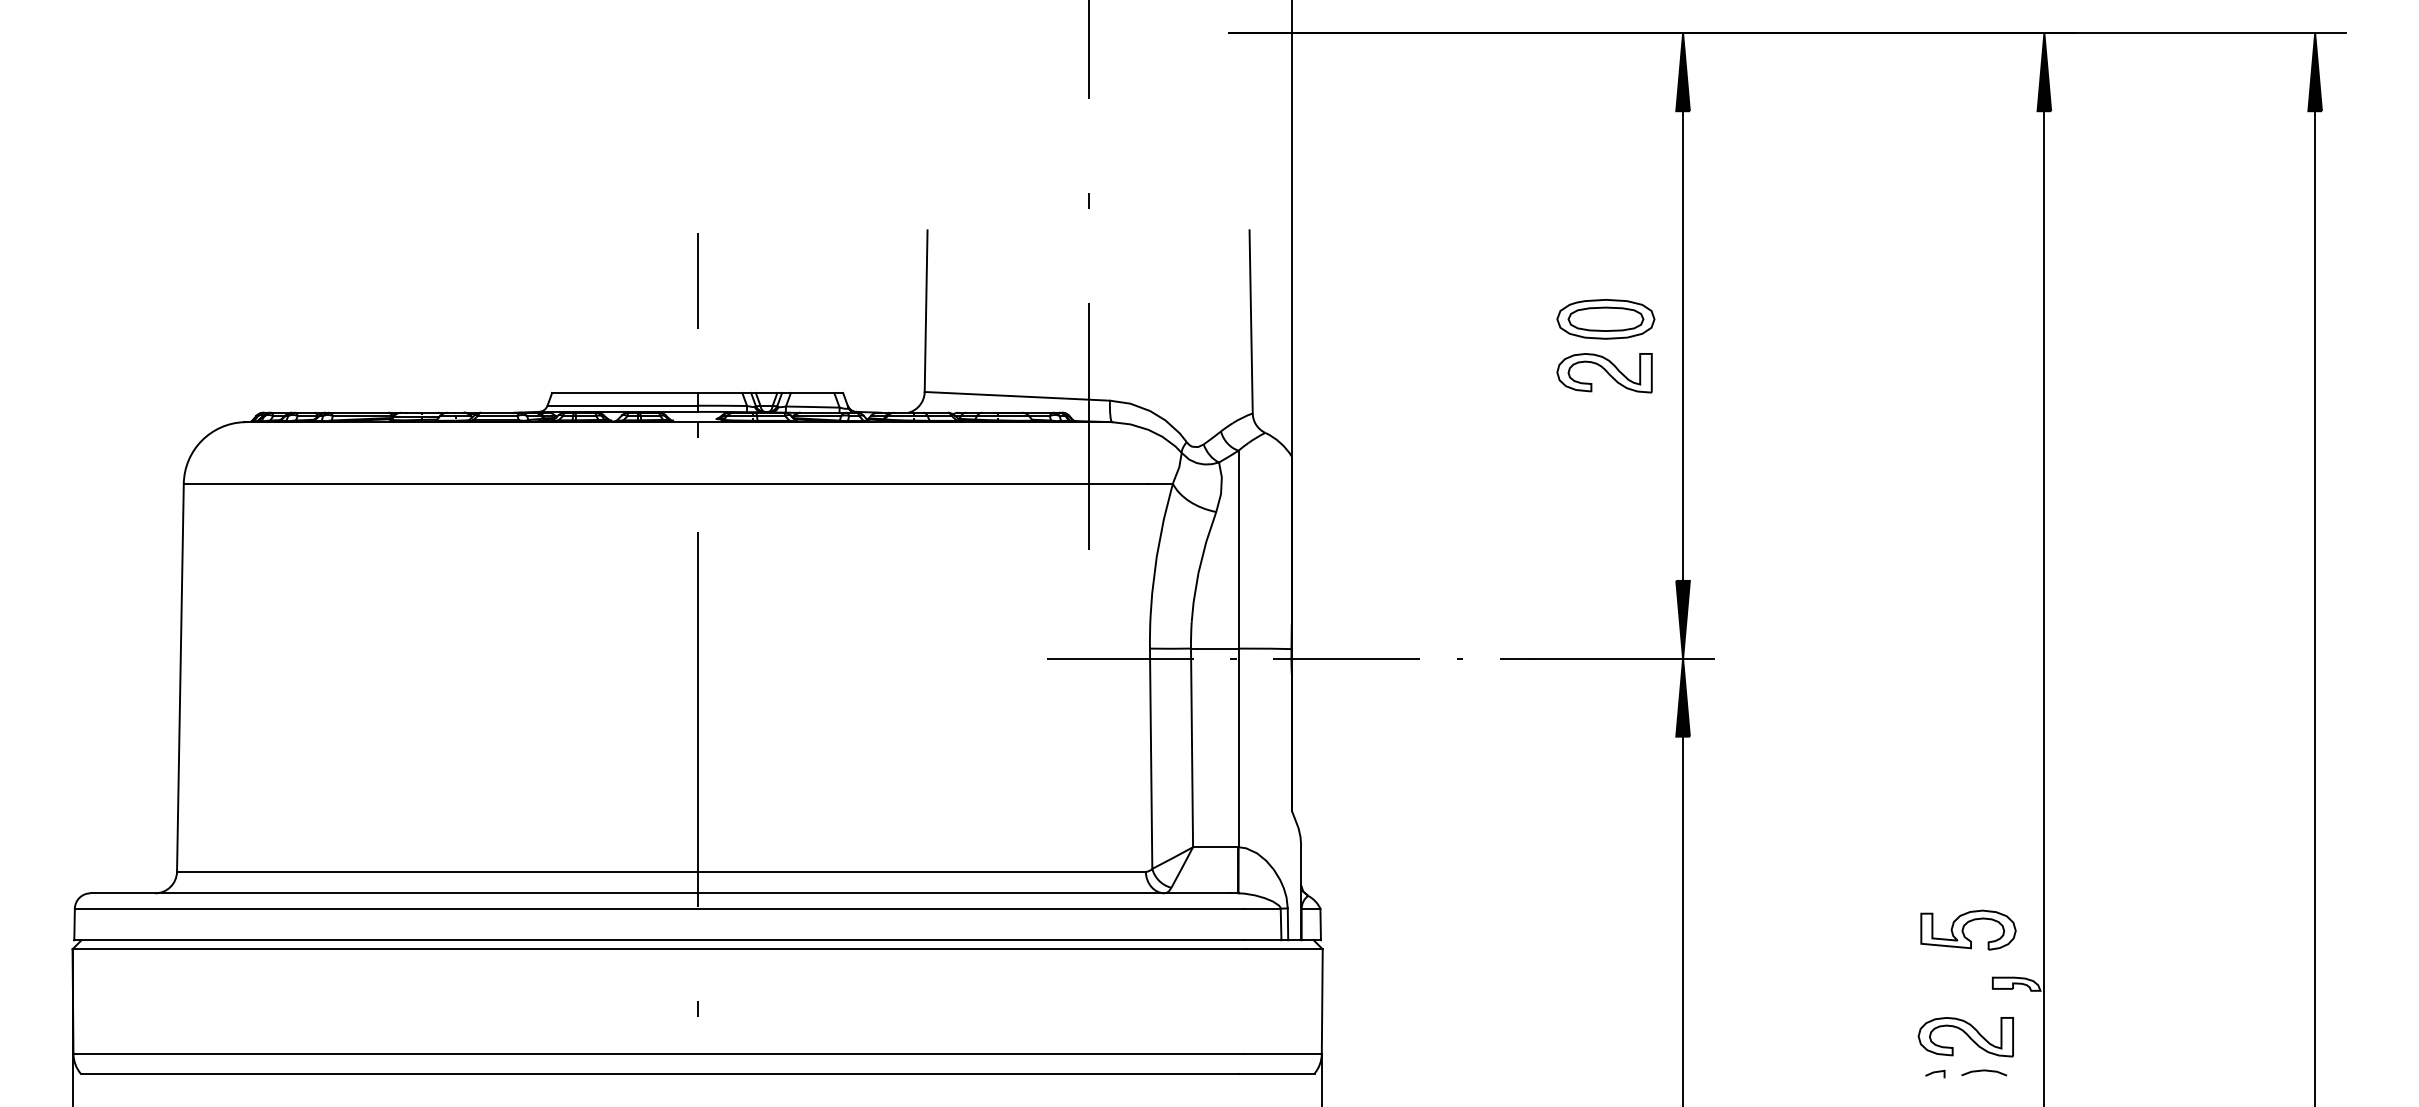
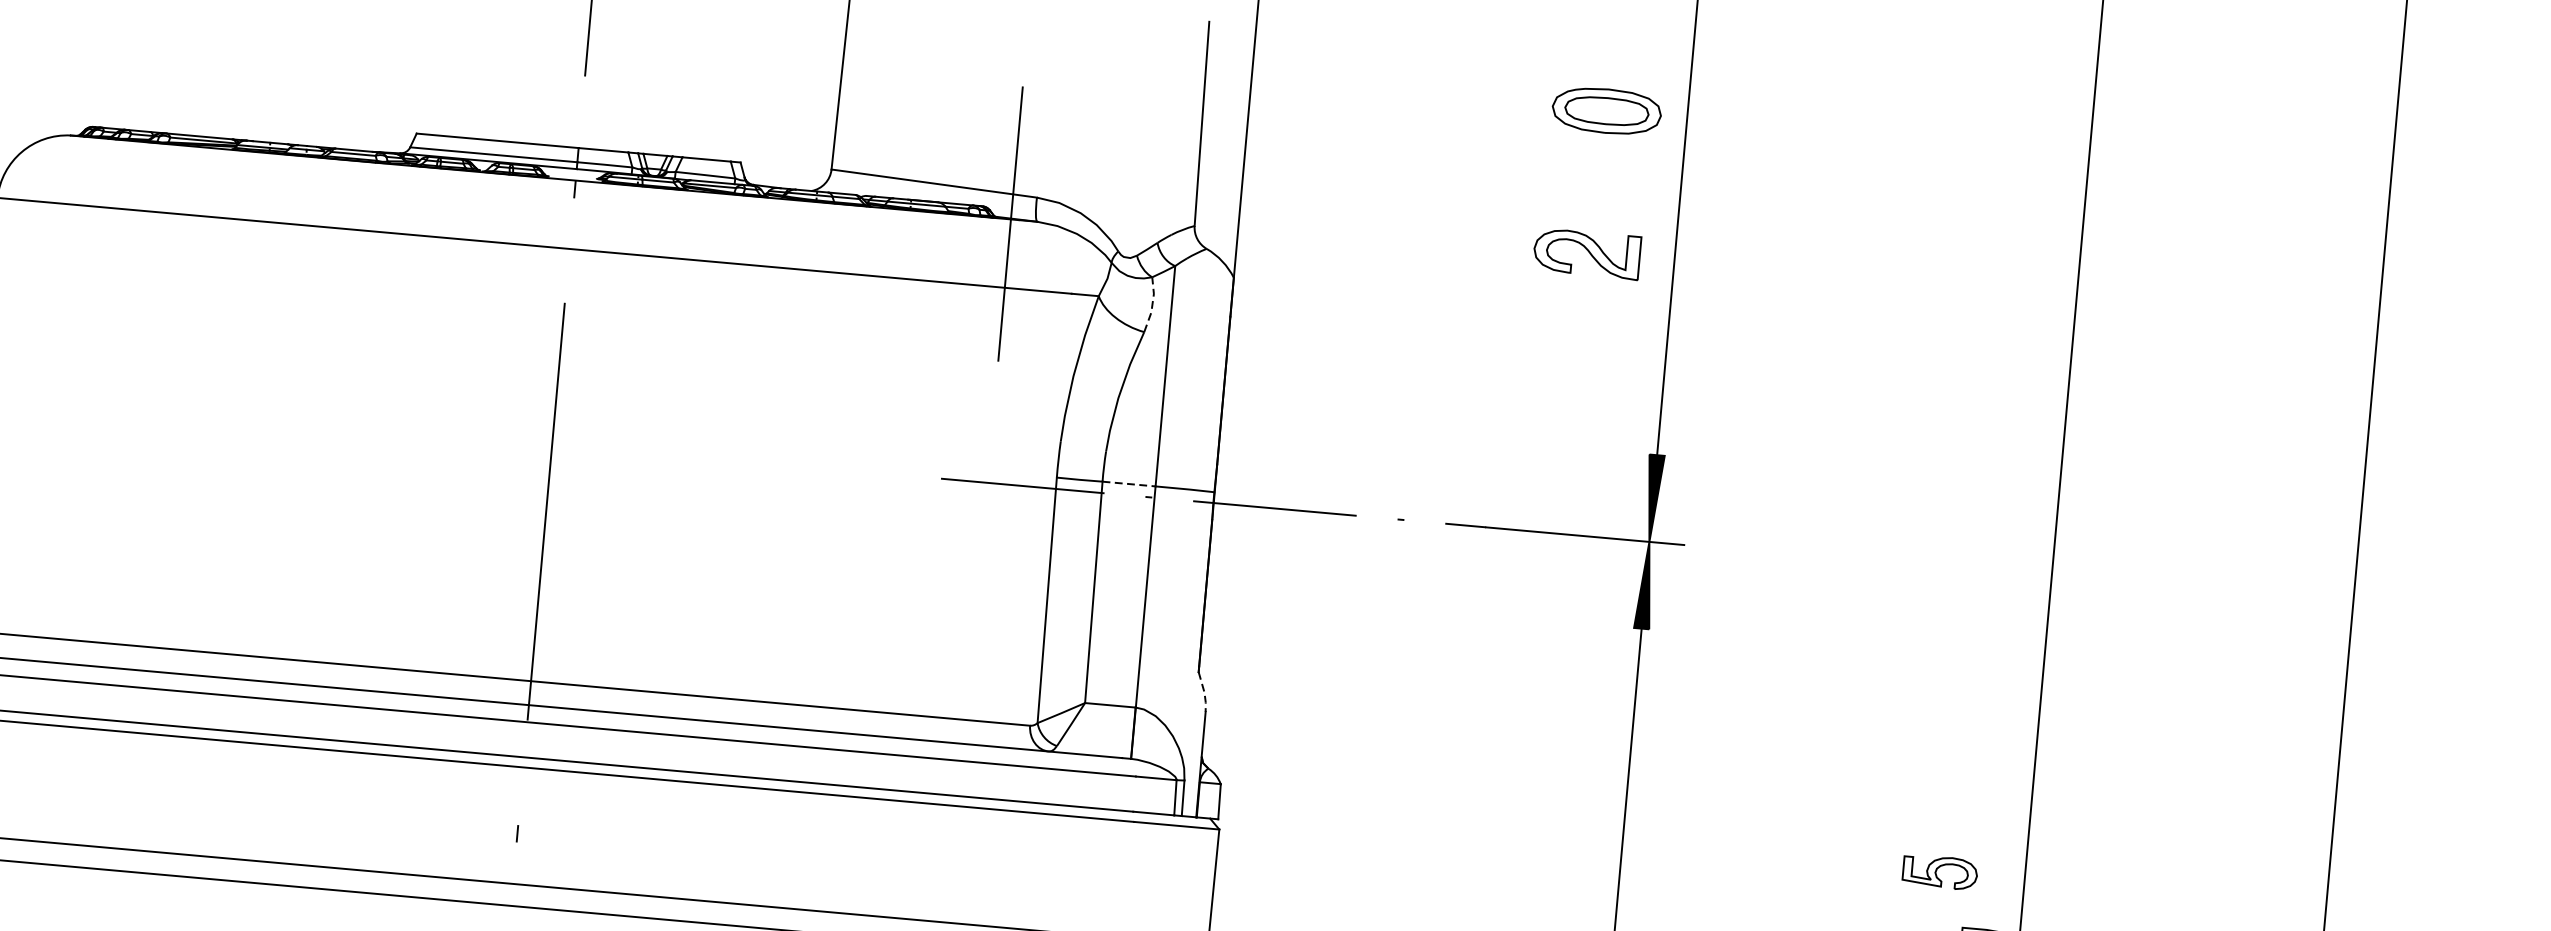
part: (1605, 319) -> (1606, 111), moved
part: (1604, 373) -> (1586, 254), moved
line: (1221, 487) -> (1152, 305), solid -> dashed
line: (1214, 648) -> (1128, 483), solid -> dashed
line: (1298, 828) -> (1204, 692), solid -> dashed
part: (1968, 929) -> (1940, 871), size x0.7

